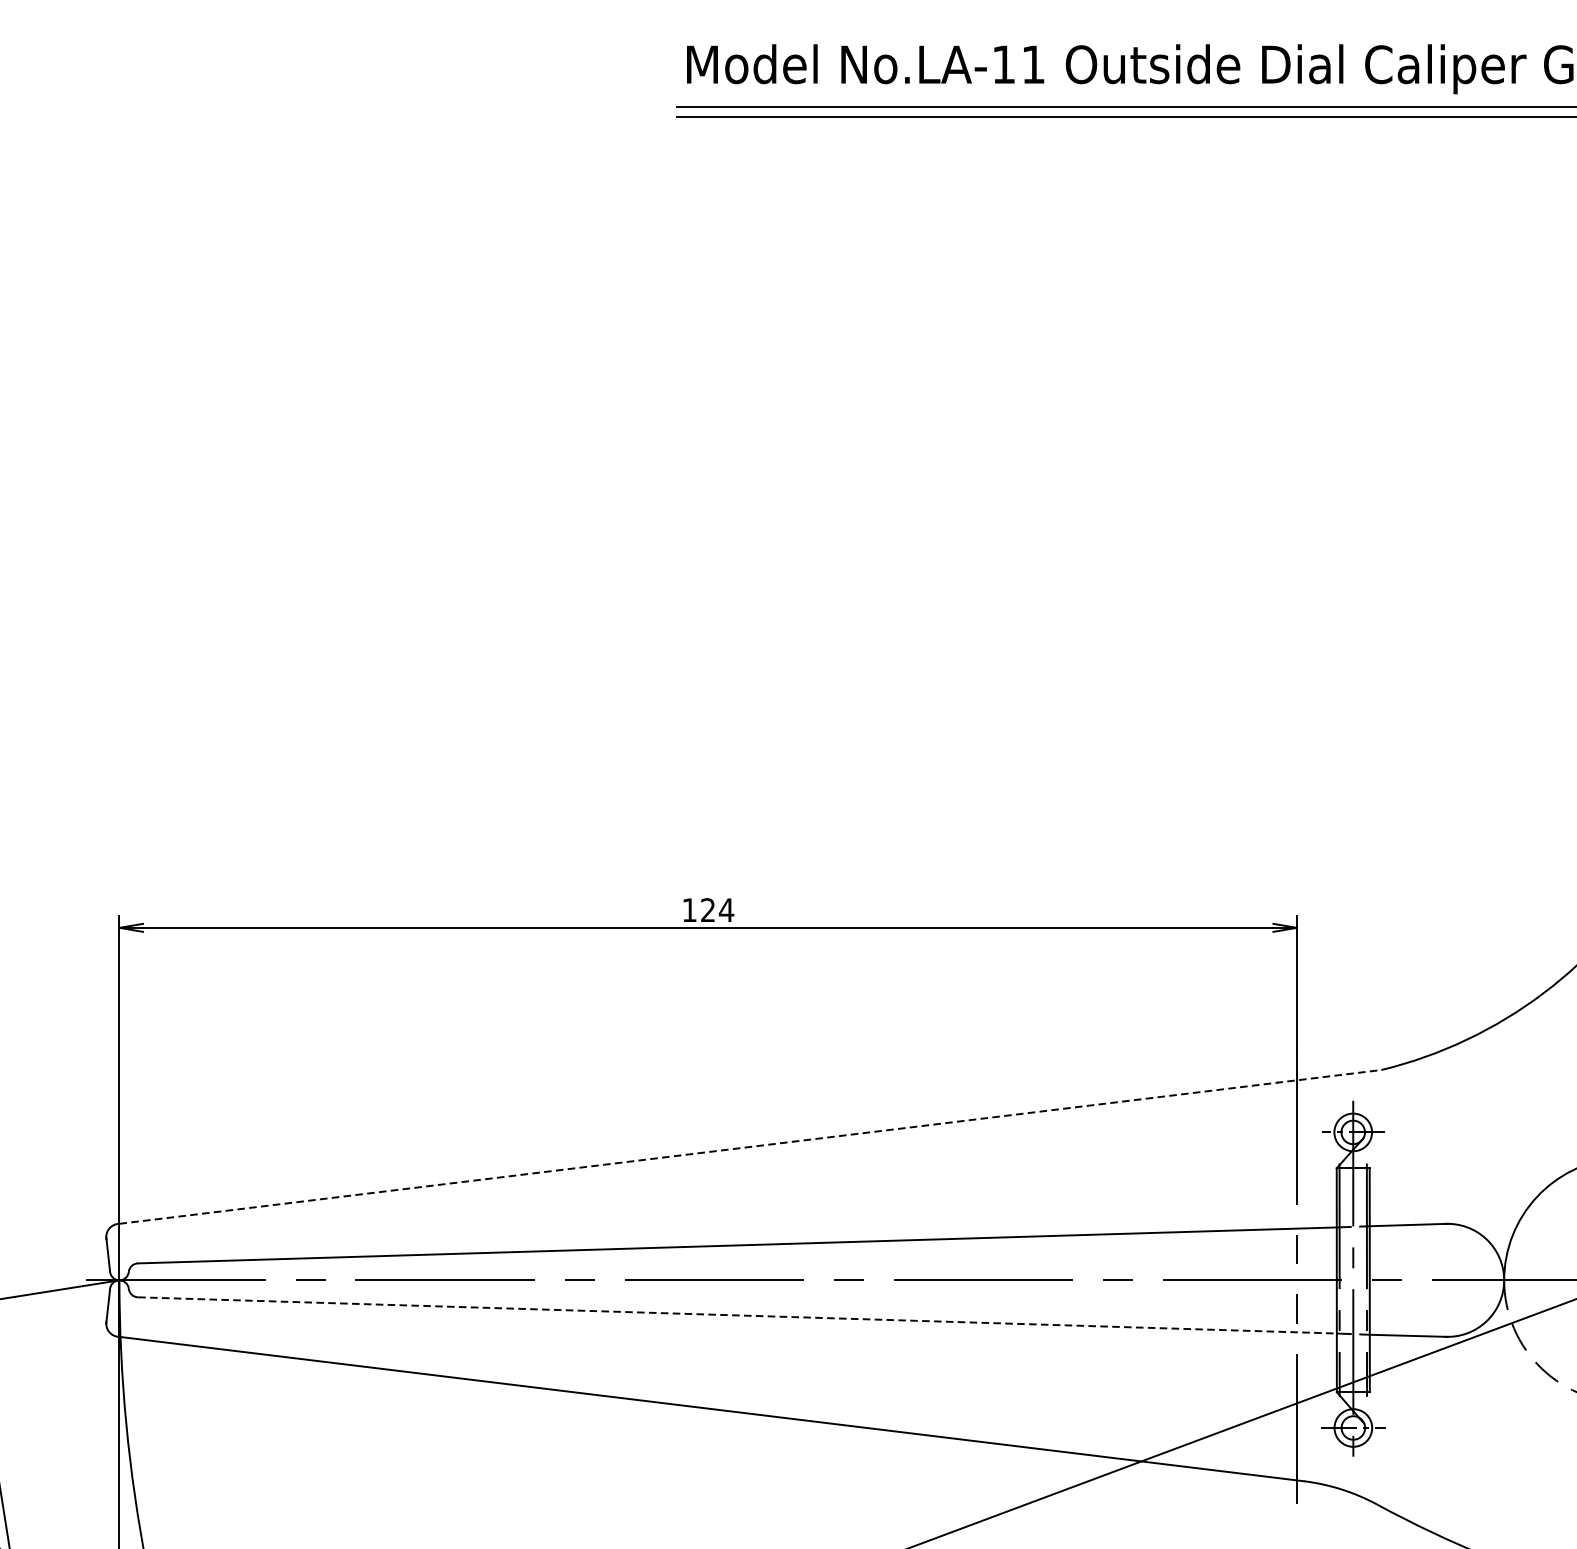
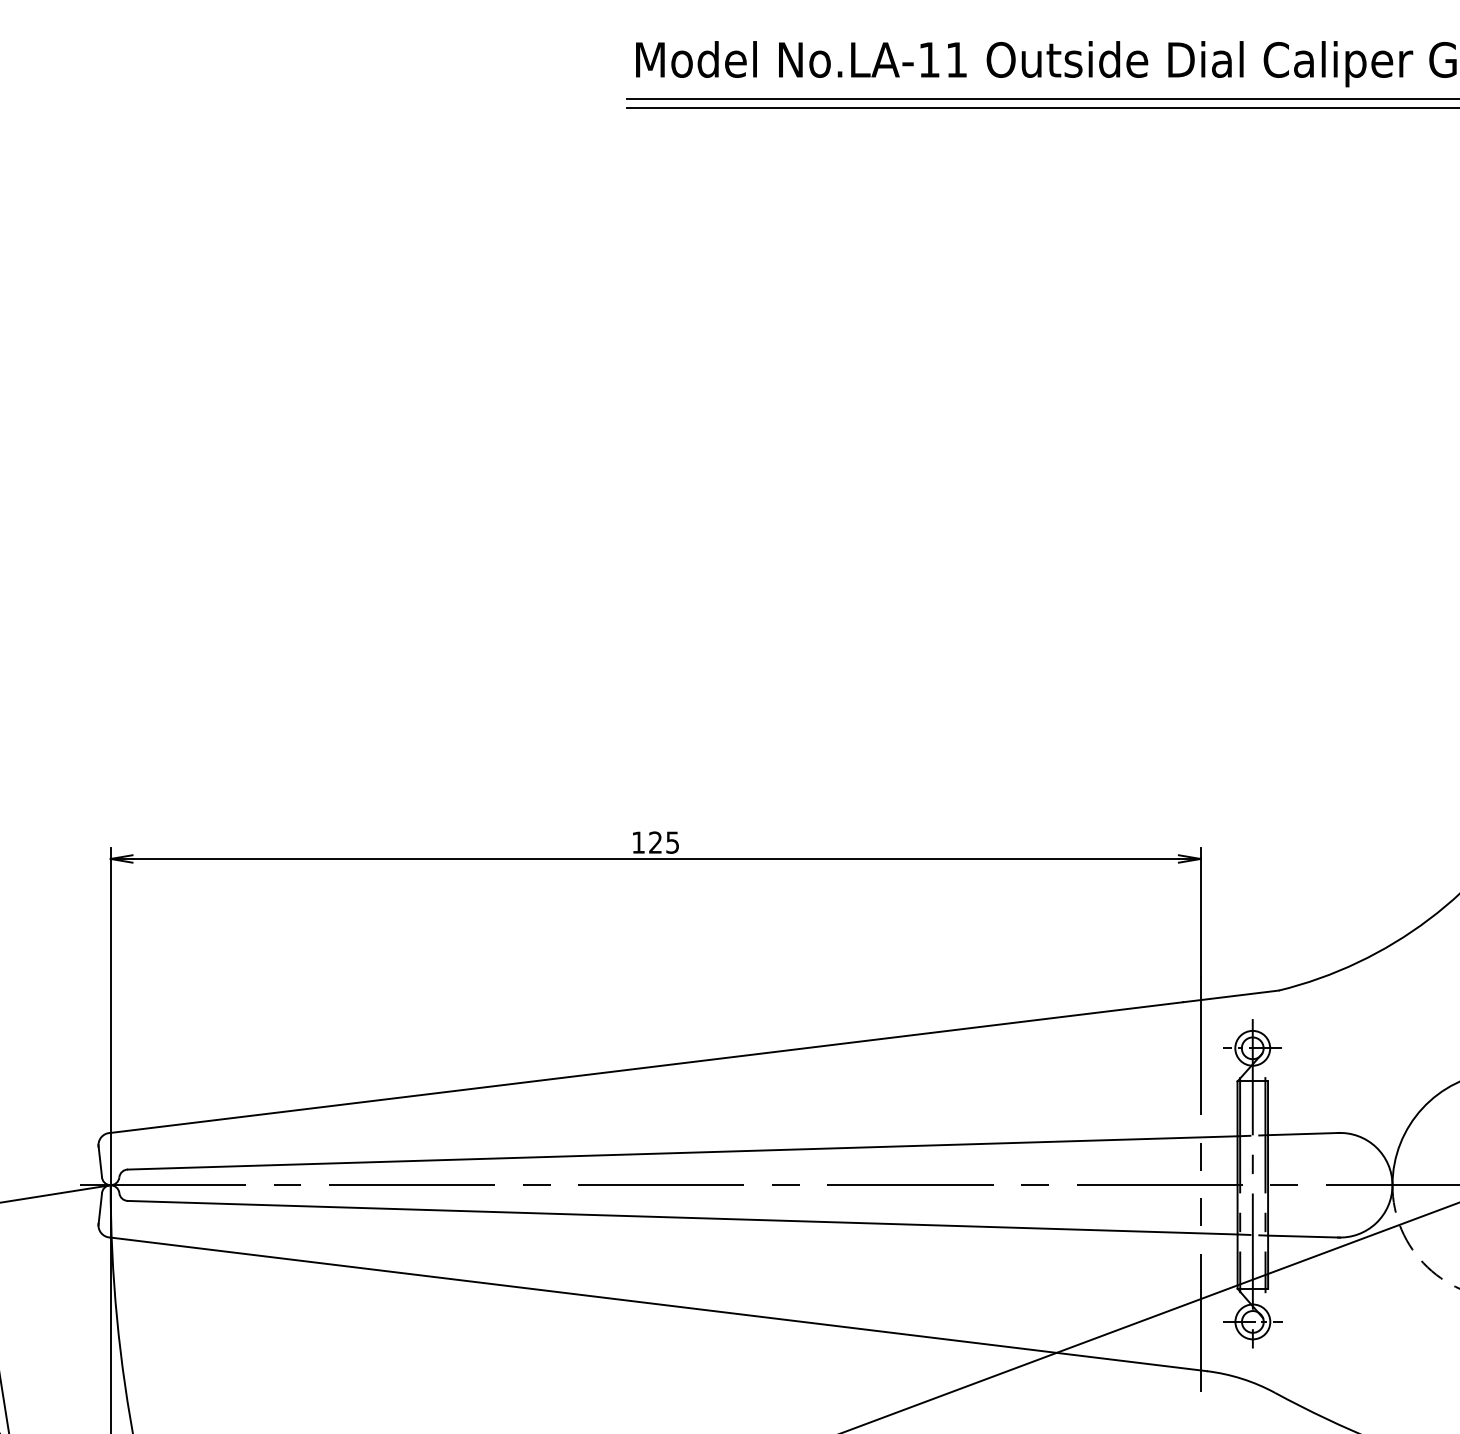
text: (726, 910) -> (672, 842), 124 -> 125
line: (751, 1146) -> (695, 1061), dashed -> solid
line: (738, 1315) -> (683, 1217), dashed -> solid

